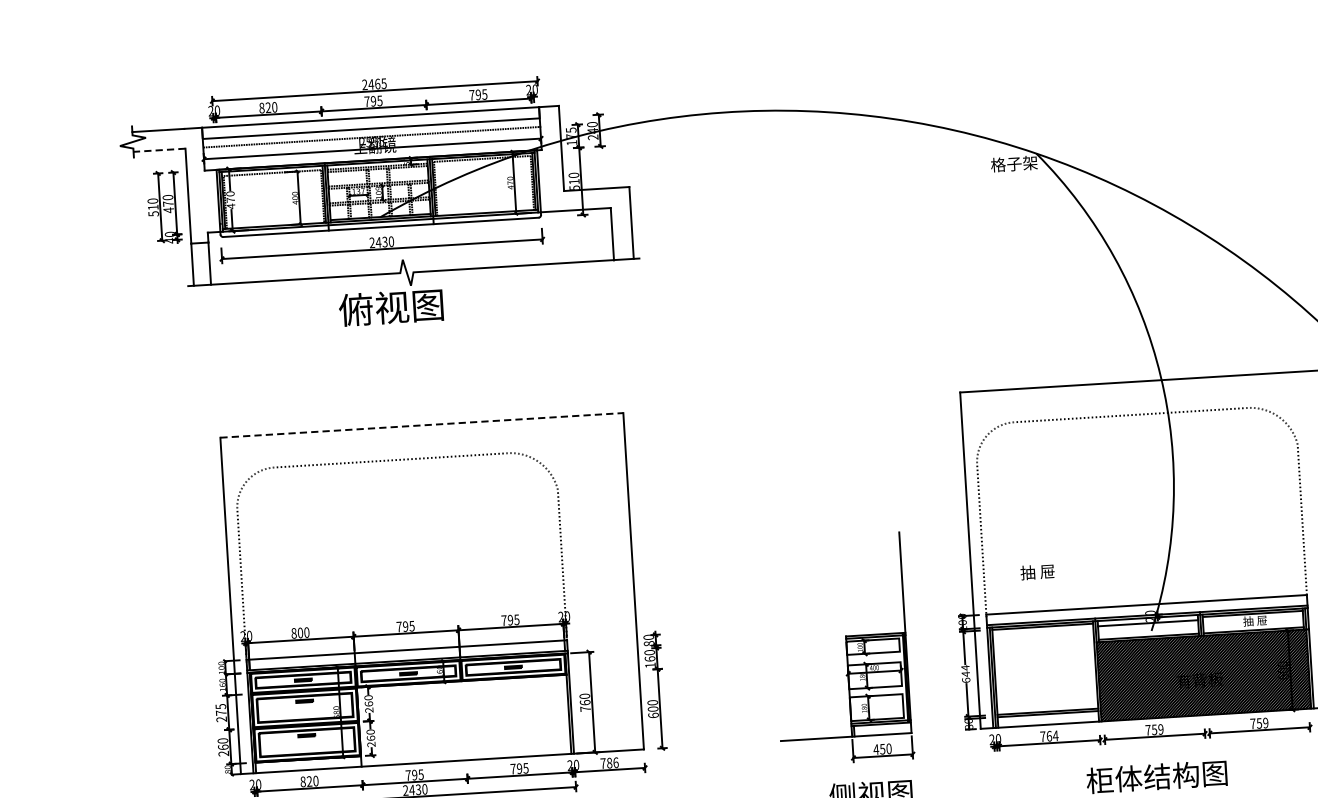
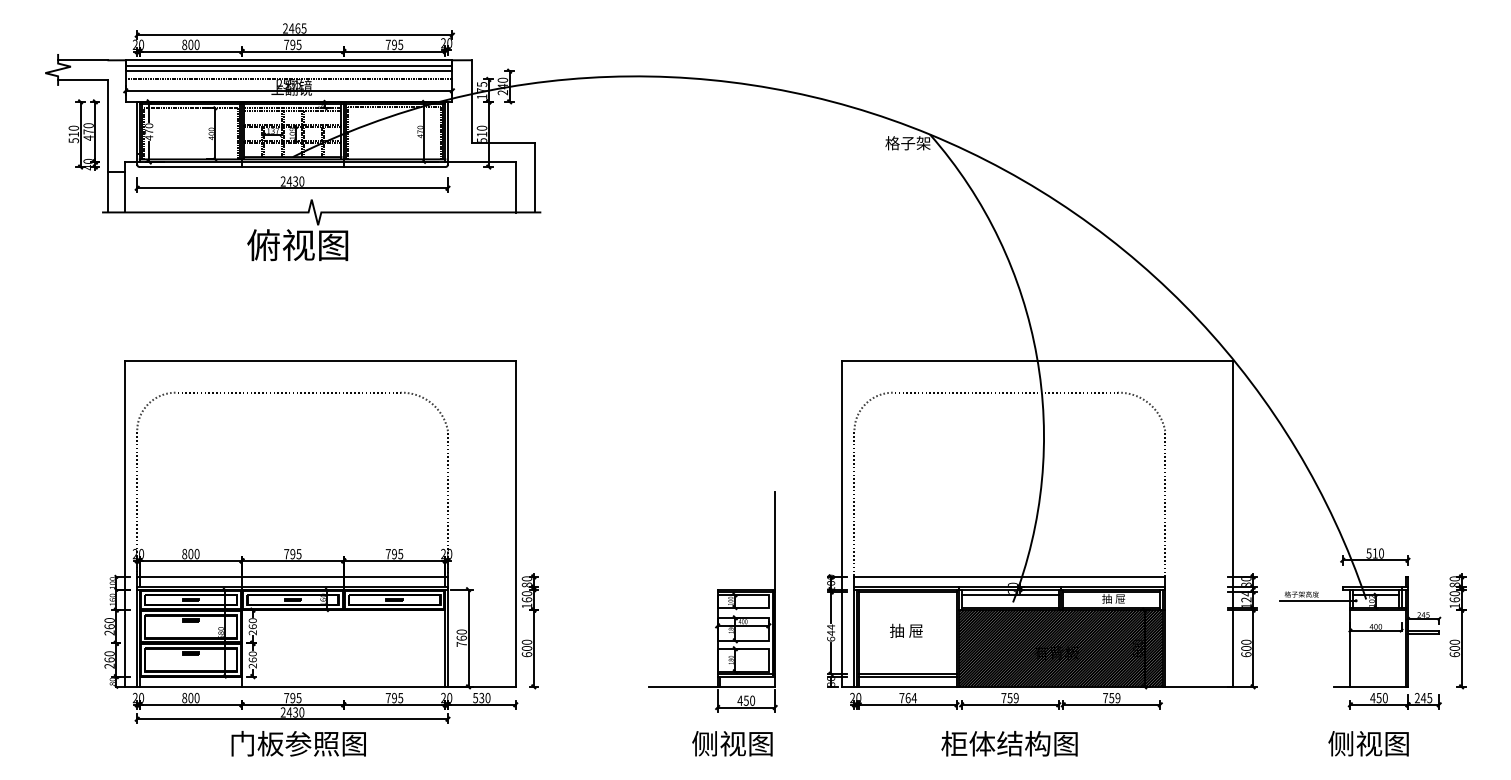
text: (267, 108) -> (190, 45), 820 -> 800
line: (370, 122) -> (288, 65), added
line: (158, 150) -> (82, 79), dashed -> solid
line: (421, 425) -> (320, 360), dashed -> solid
text: (1037, 571) -> (906, 630), moved
text: (220, 709) -> (109, 623), 275 -> 260
text: (609, 763) -> (481, 698), 786 -> 530
text: (309, 781) -> (190, 698), 820 -> 800

